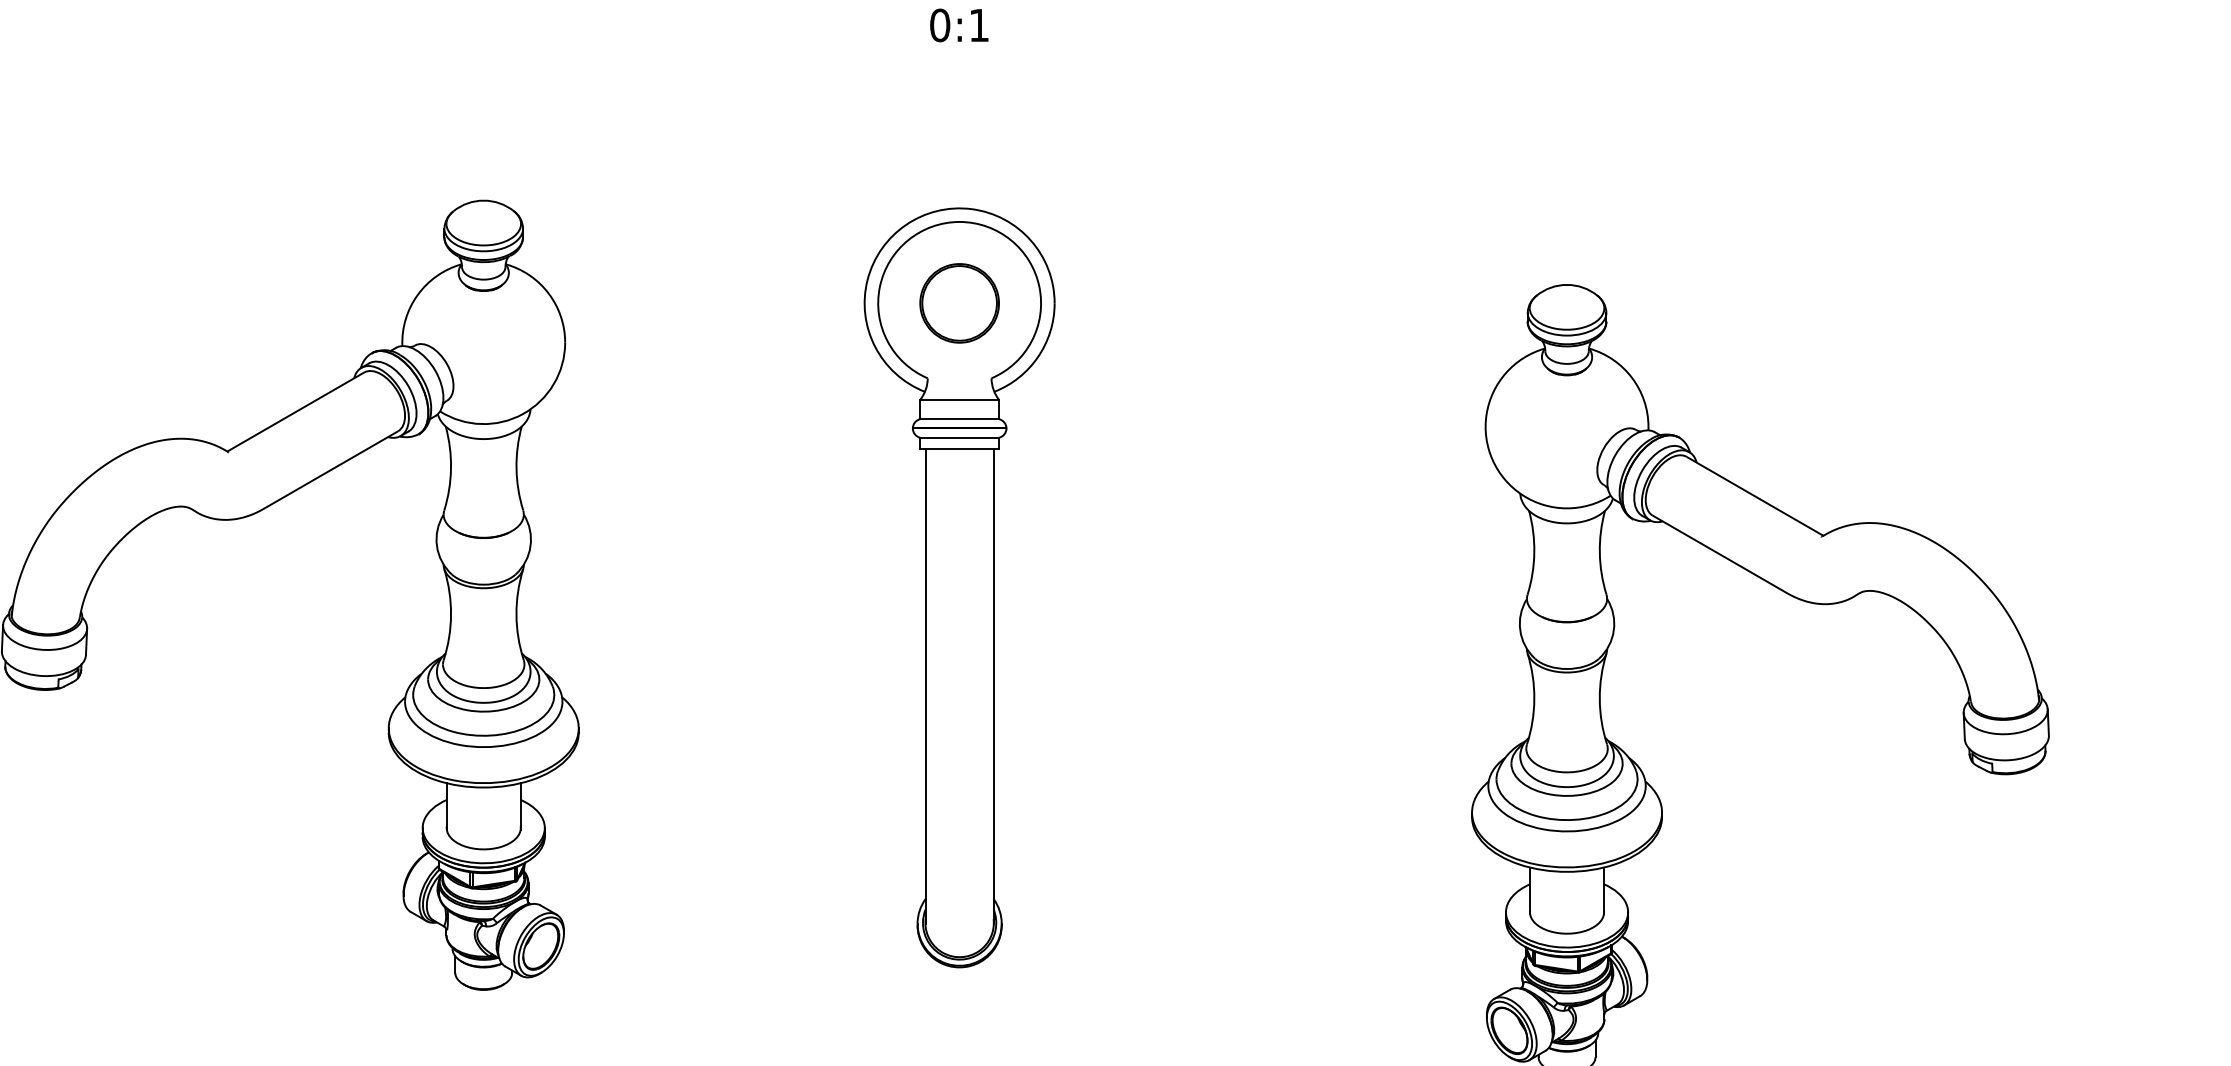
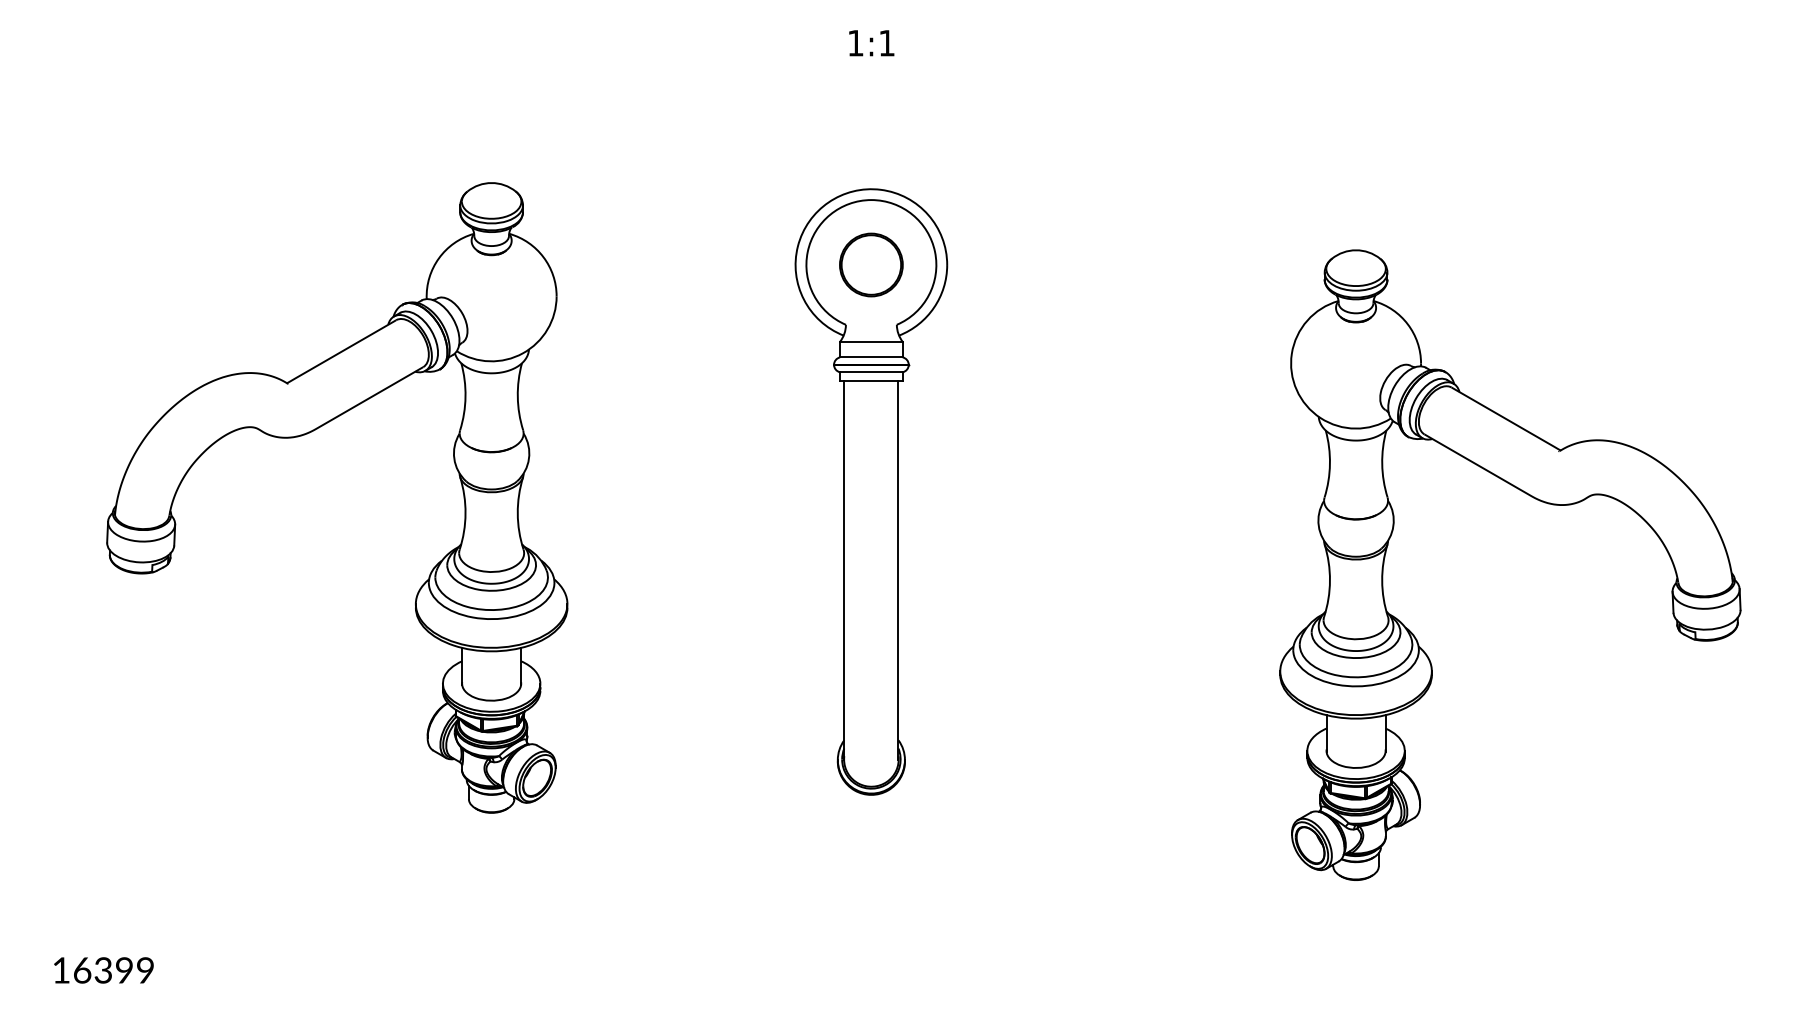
text: (939, 24) -> (855, 42), 0:1 -> 1:1

